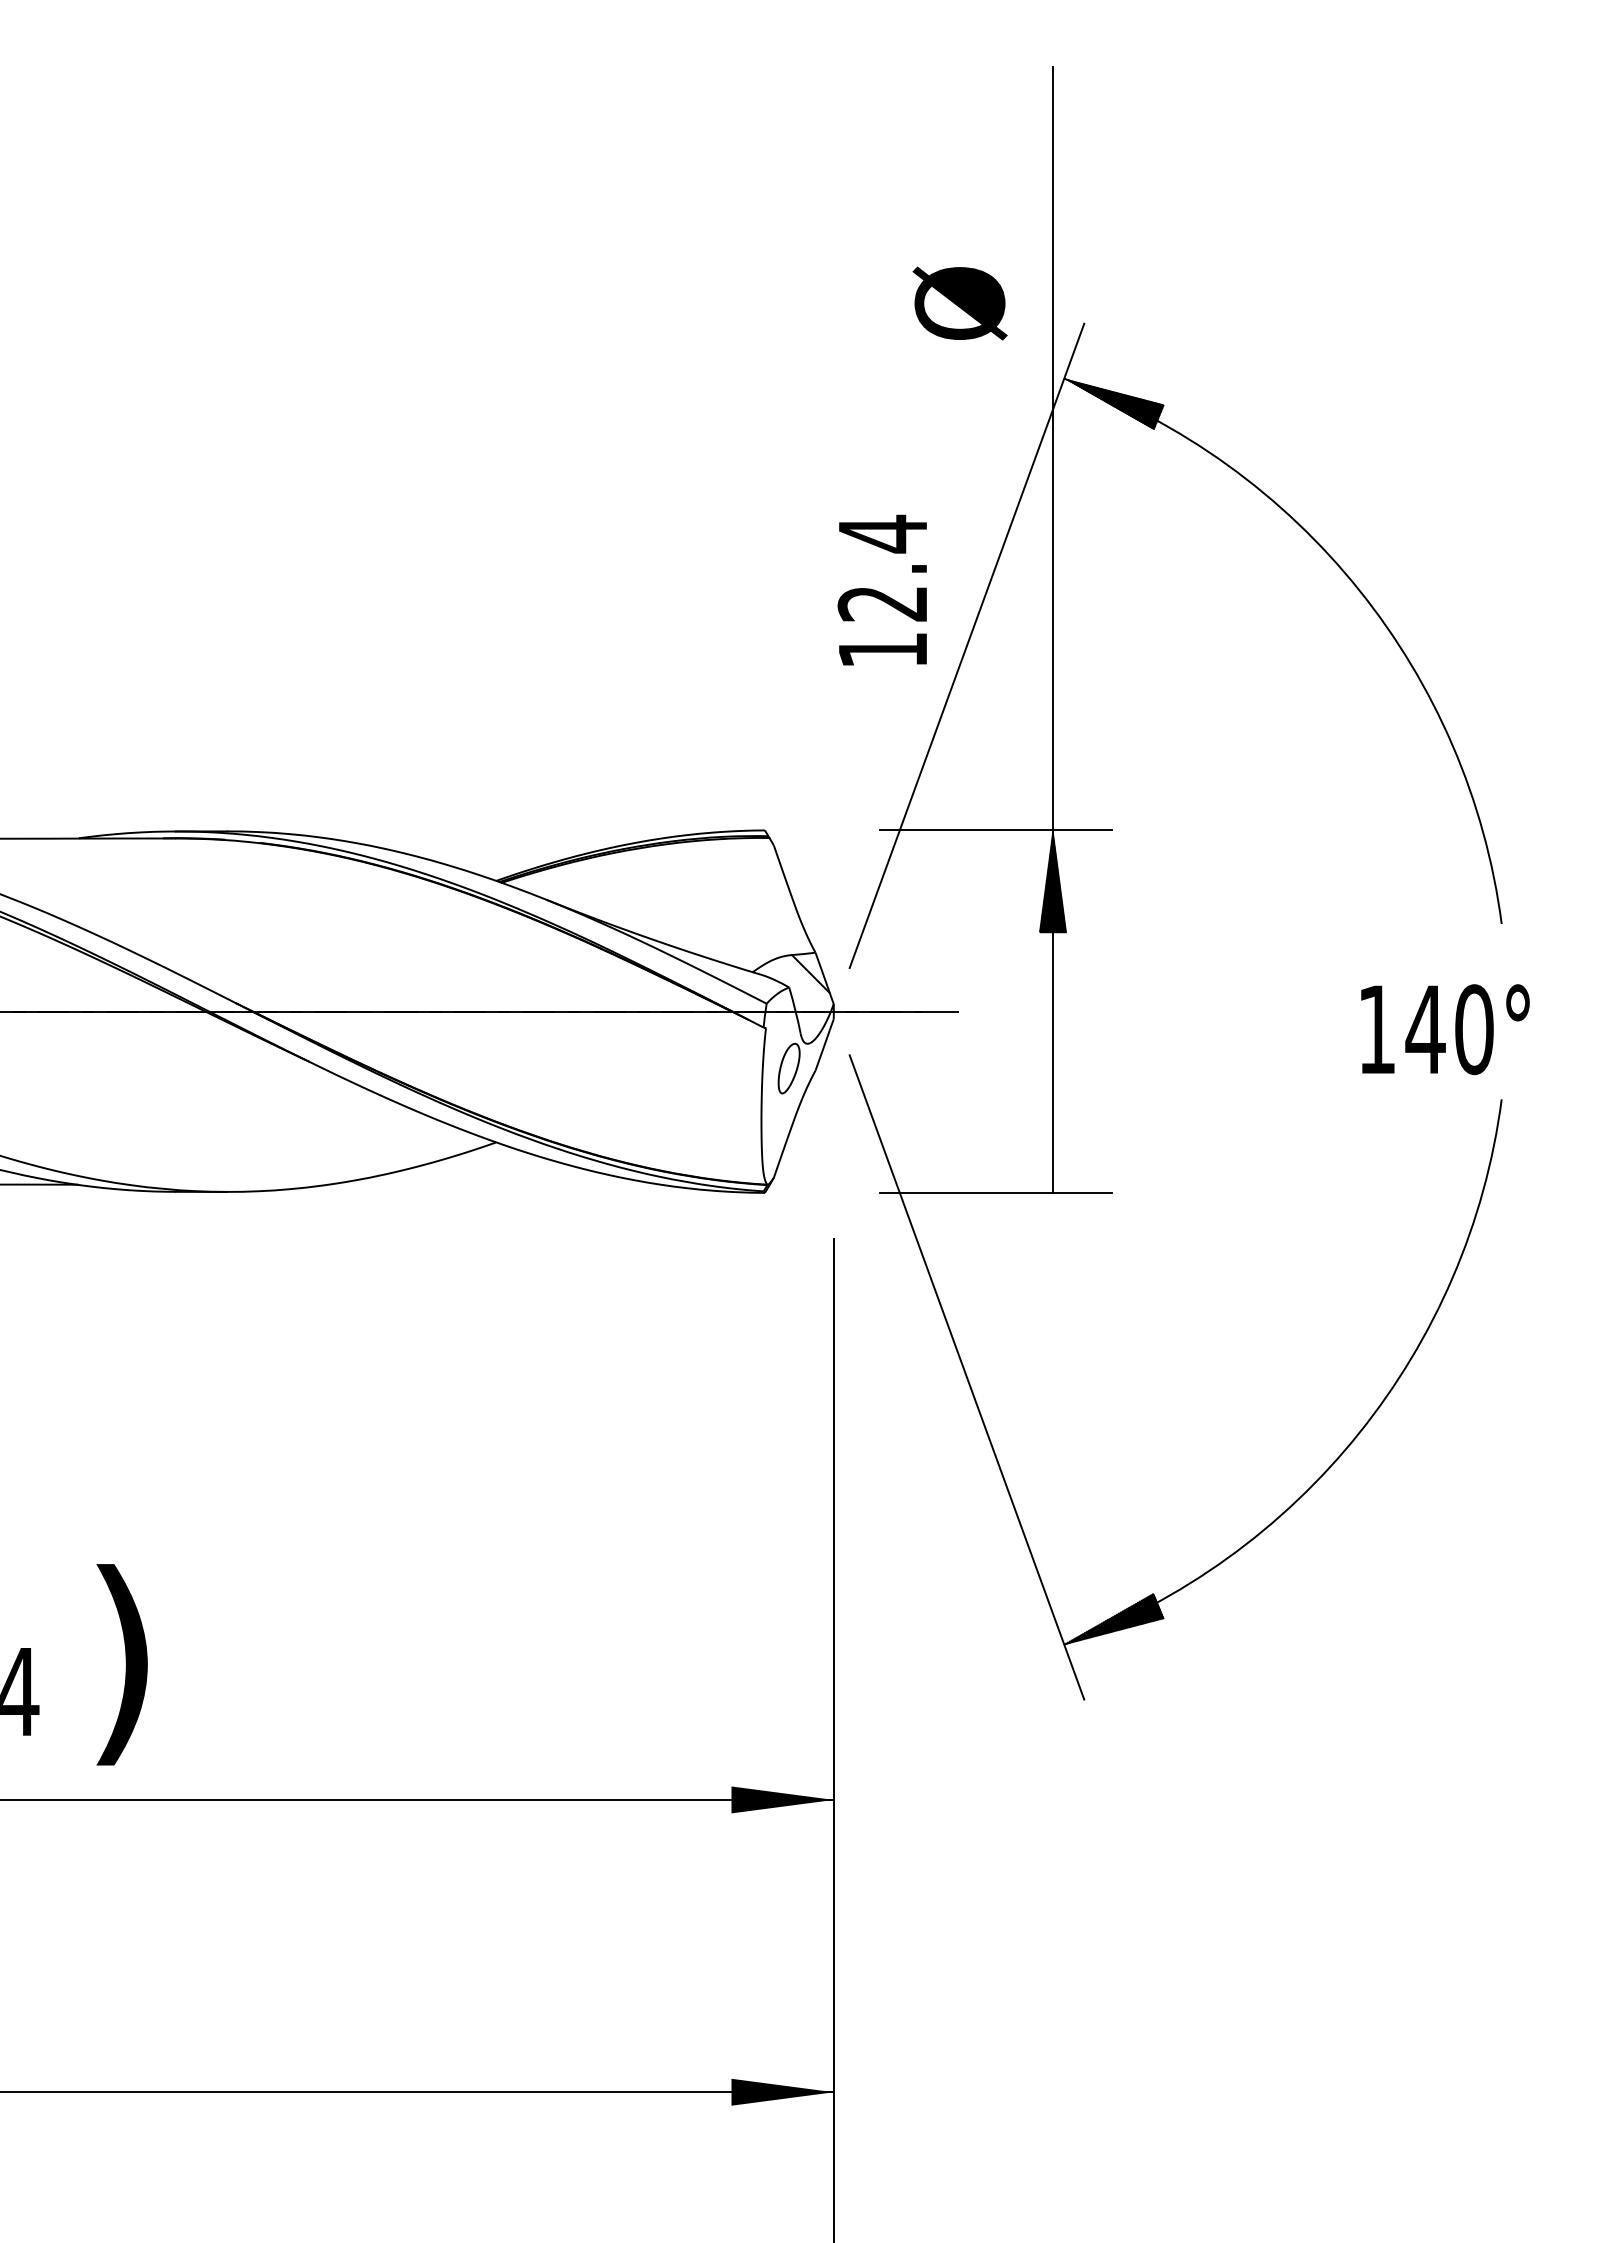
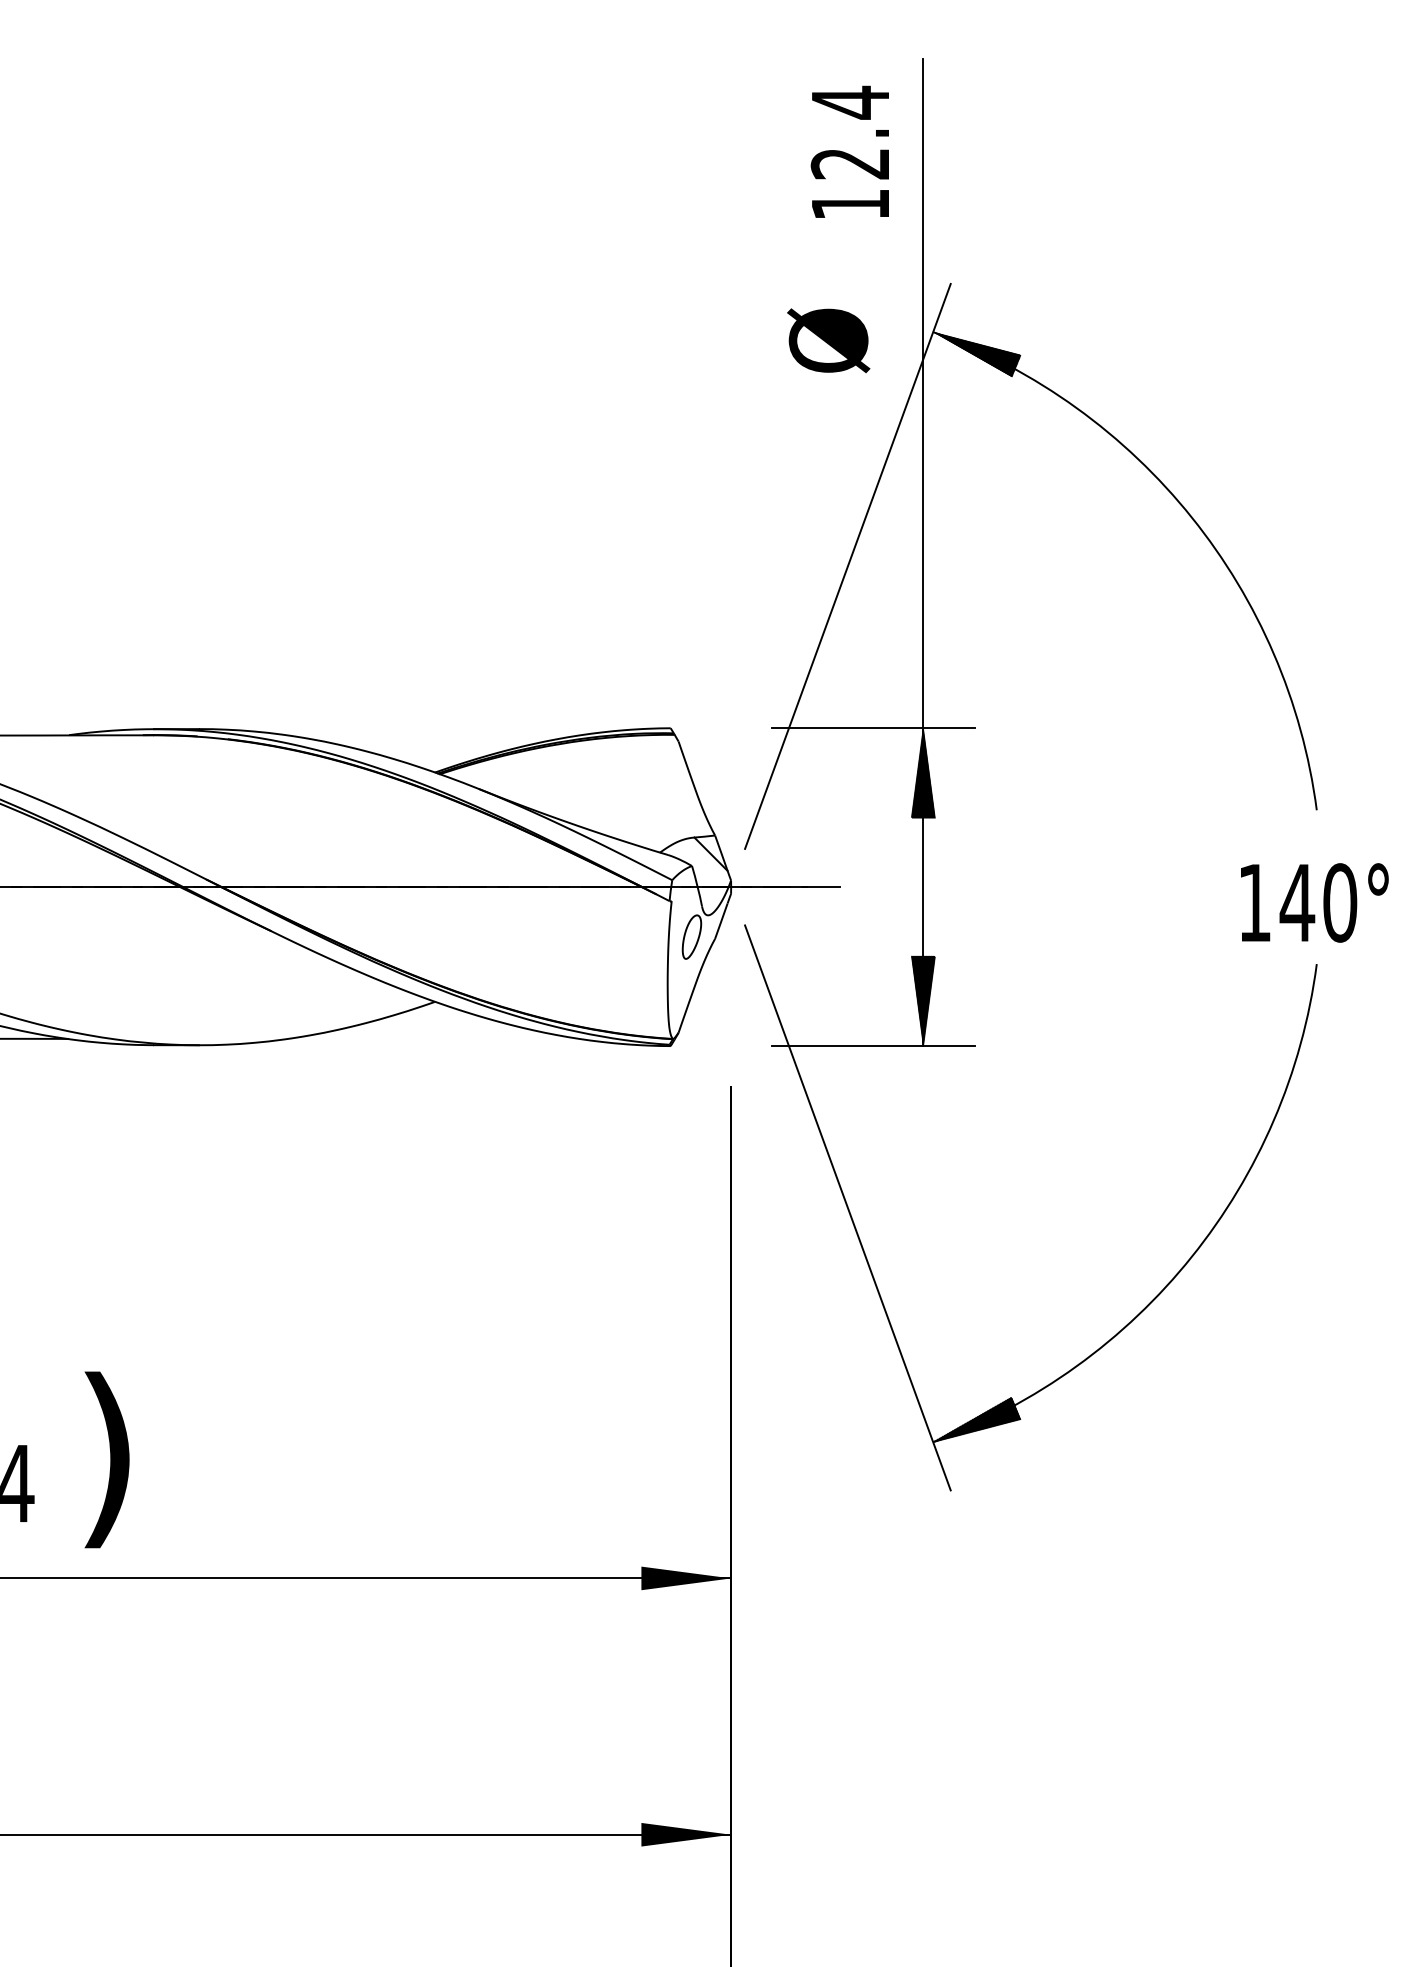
text: (959, 303) -> (828, 340), moved
text: (881, 589) -> (849, 151), moved
text: (1445, 1029) -> (1314, 902), moved
hatch: (1052, 1141) -> (922, 1001), added

